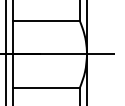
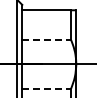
line: (47, 20) -> (47, 39), solid -> dashed
line: (47, 88) -> (47, 89), solid -> dashed

